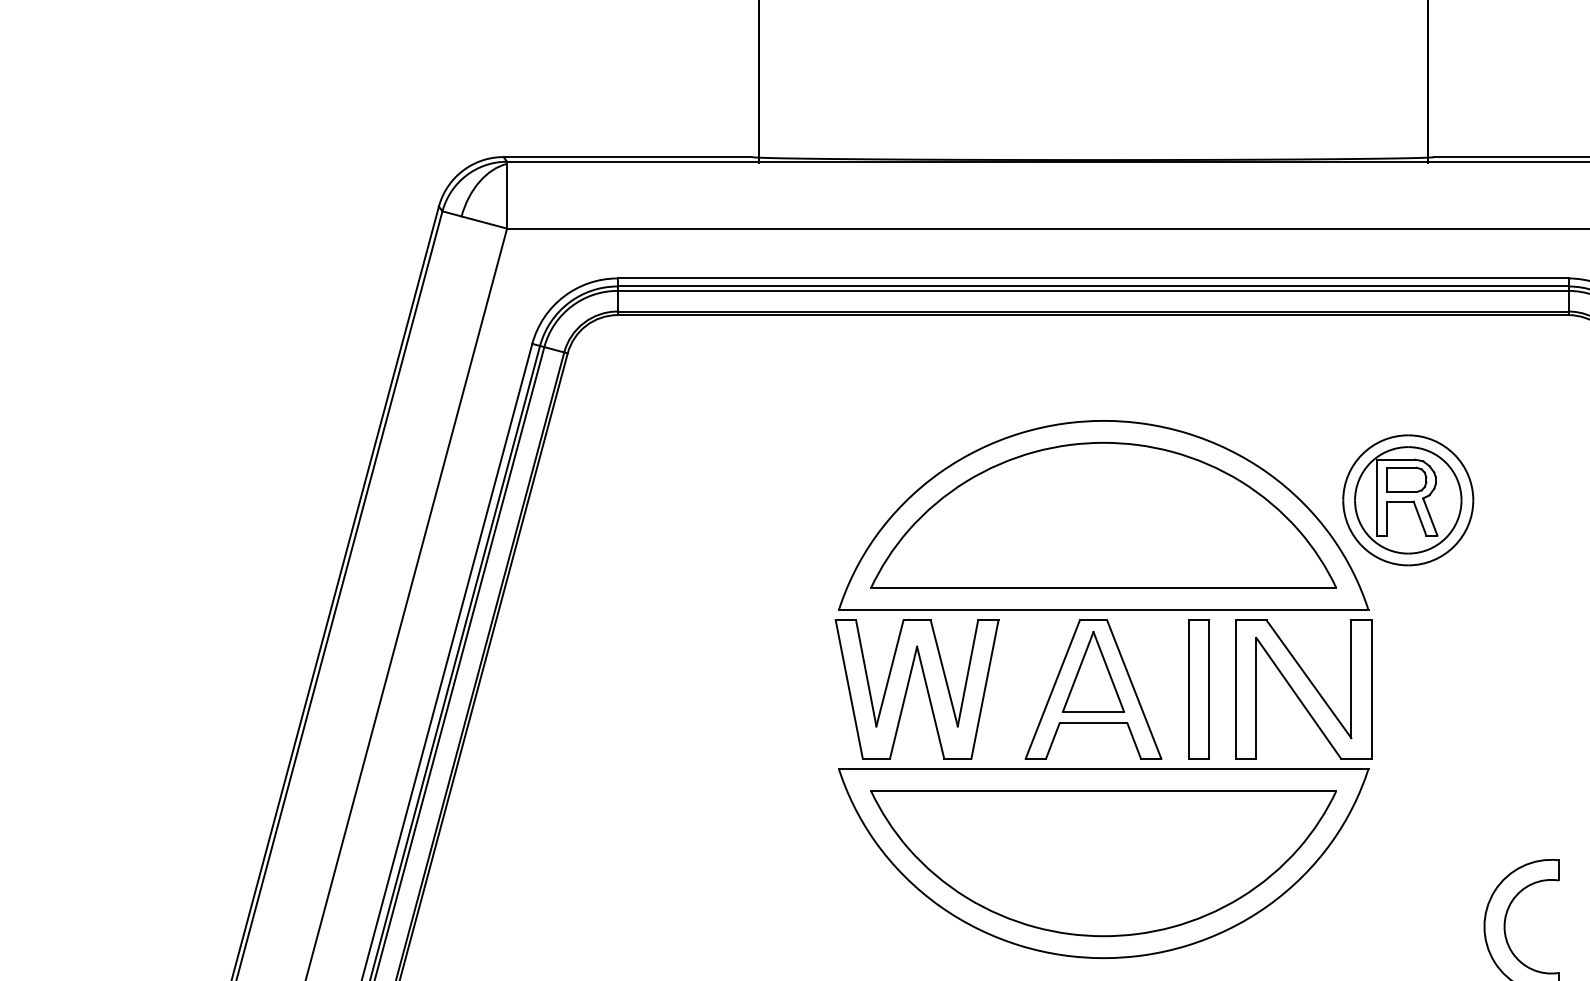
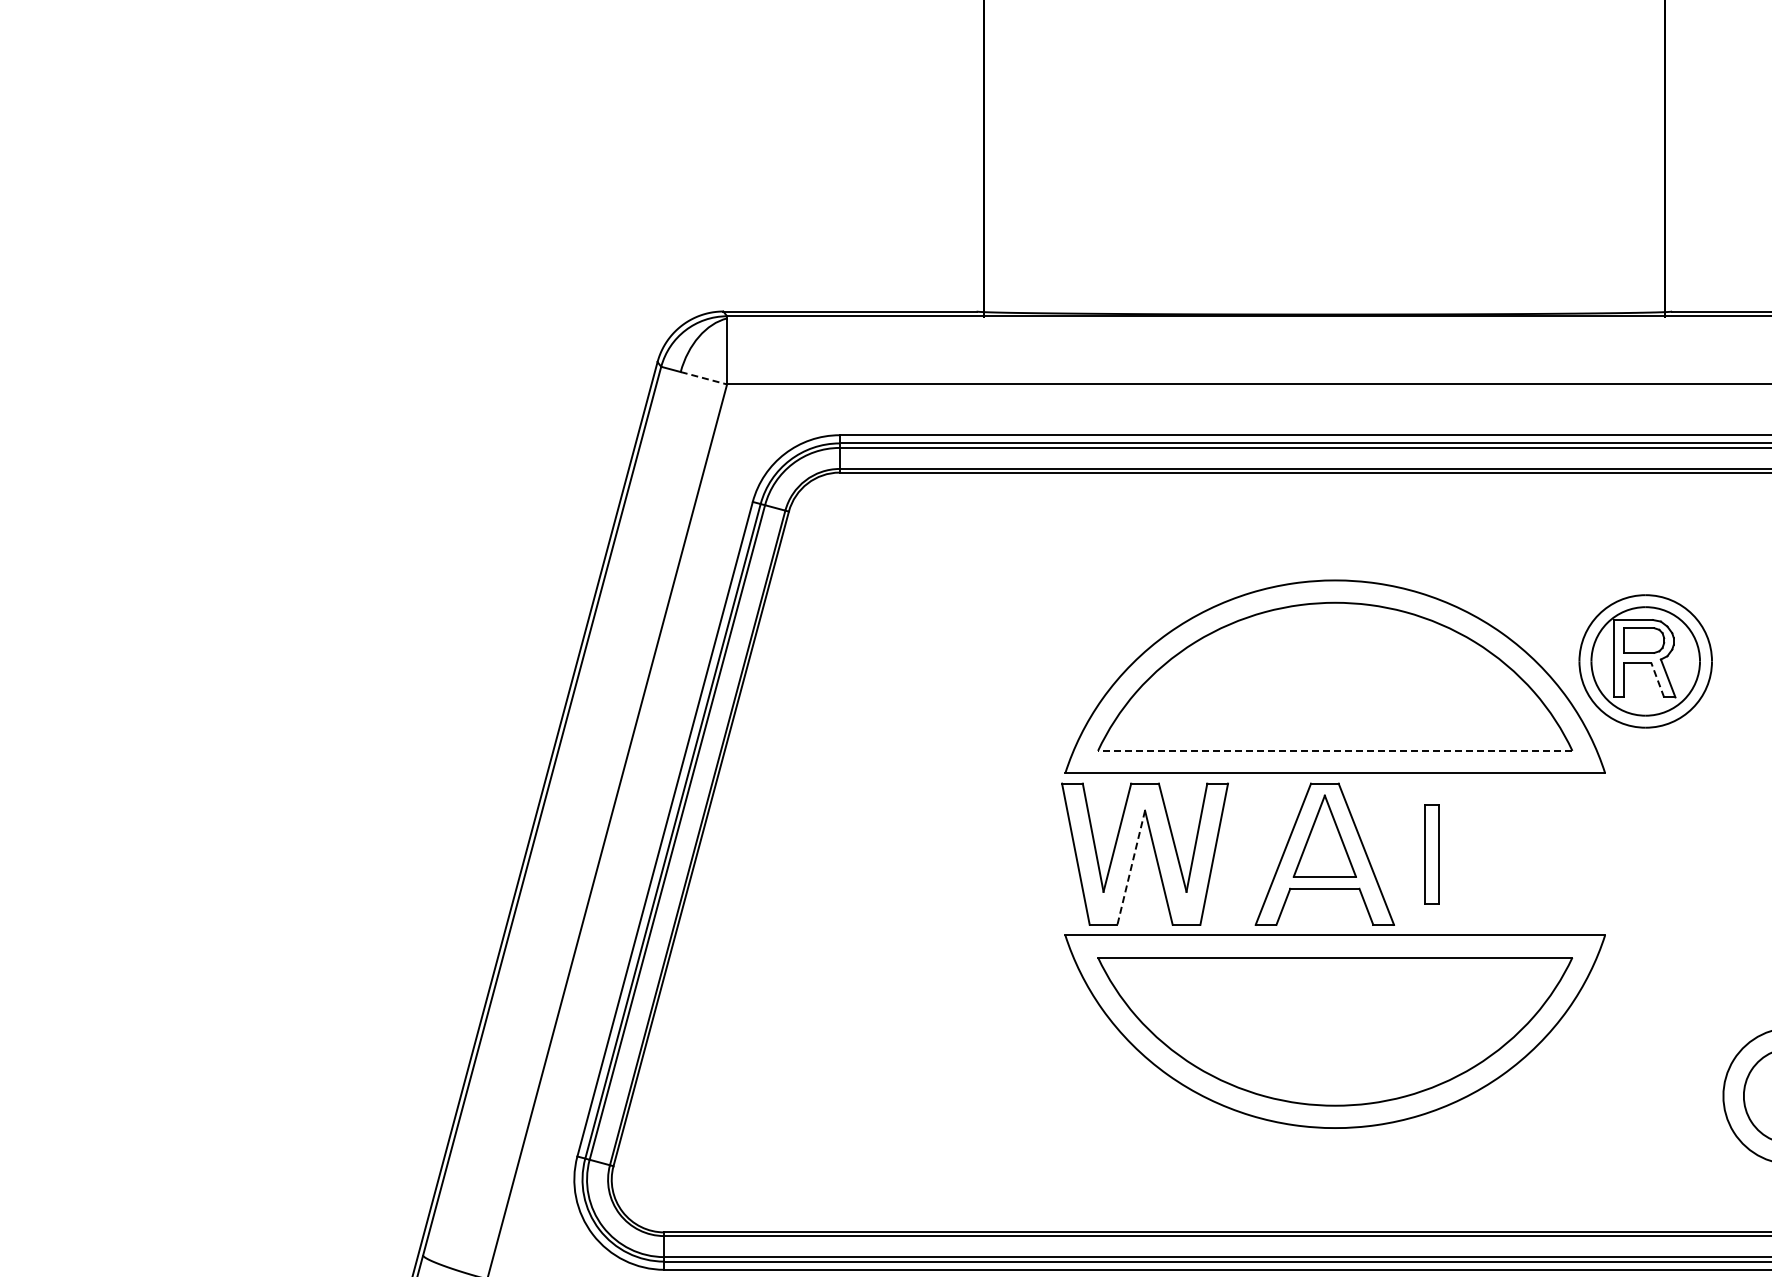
line: (483, 222) -> (703, 378), solid -> dashed
line: (1419, 518) -> (1657, 679), solid -> dashed
line: (1102, 587) -> (1334, 750), solid -> dashed
part: (1303, 688) -> (1538, 853), removed
part: (1198, 689) -> (1431, 854), size x0.7
line: (903, 702) -> (1131, 867), solid -> dashed

